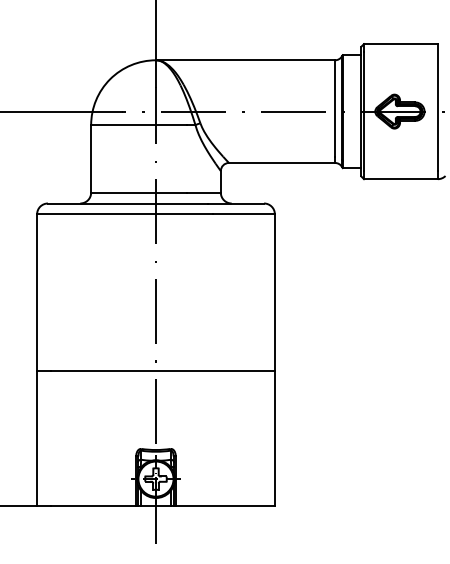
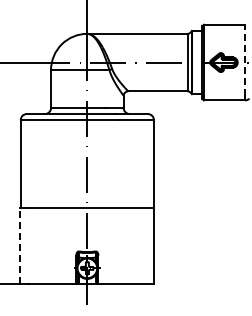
line: (438, 107) -> (245, 60), solid -> dashed
line: (36, 438) -> (20, 245), solid -> dashed

